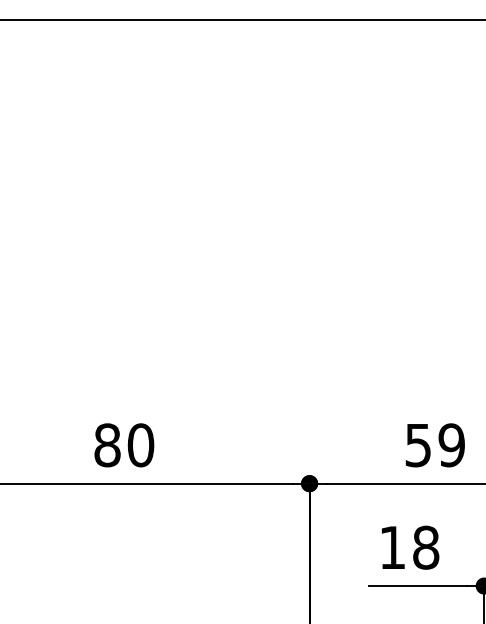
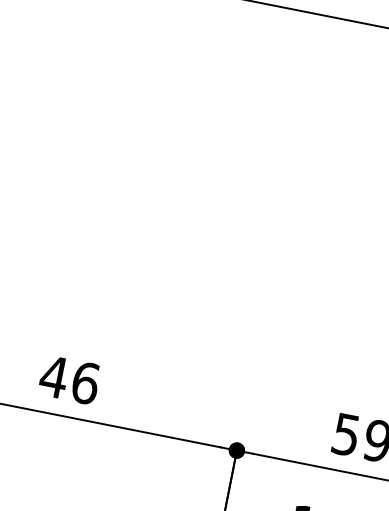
text: (123, 445) -> (69, 380), 80 -> 46

